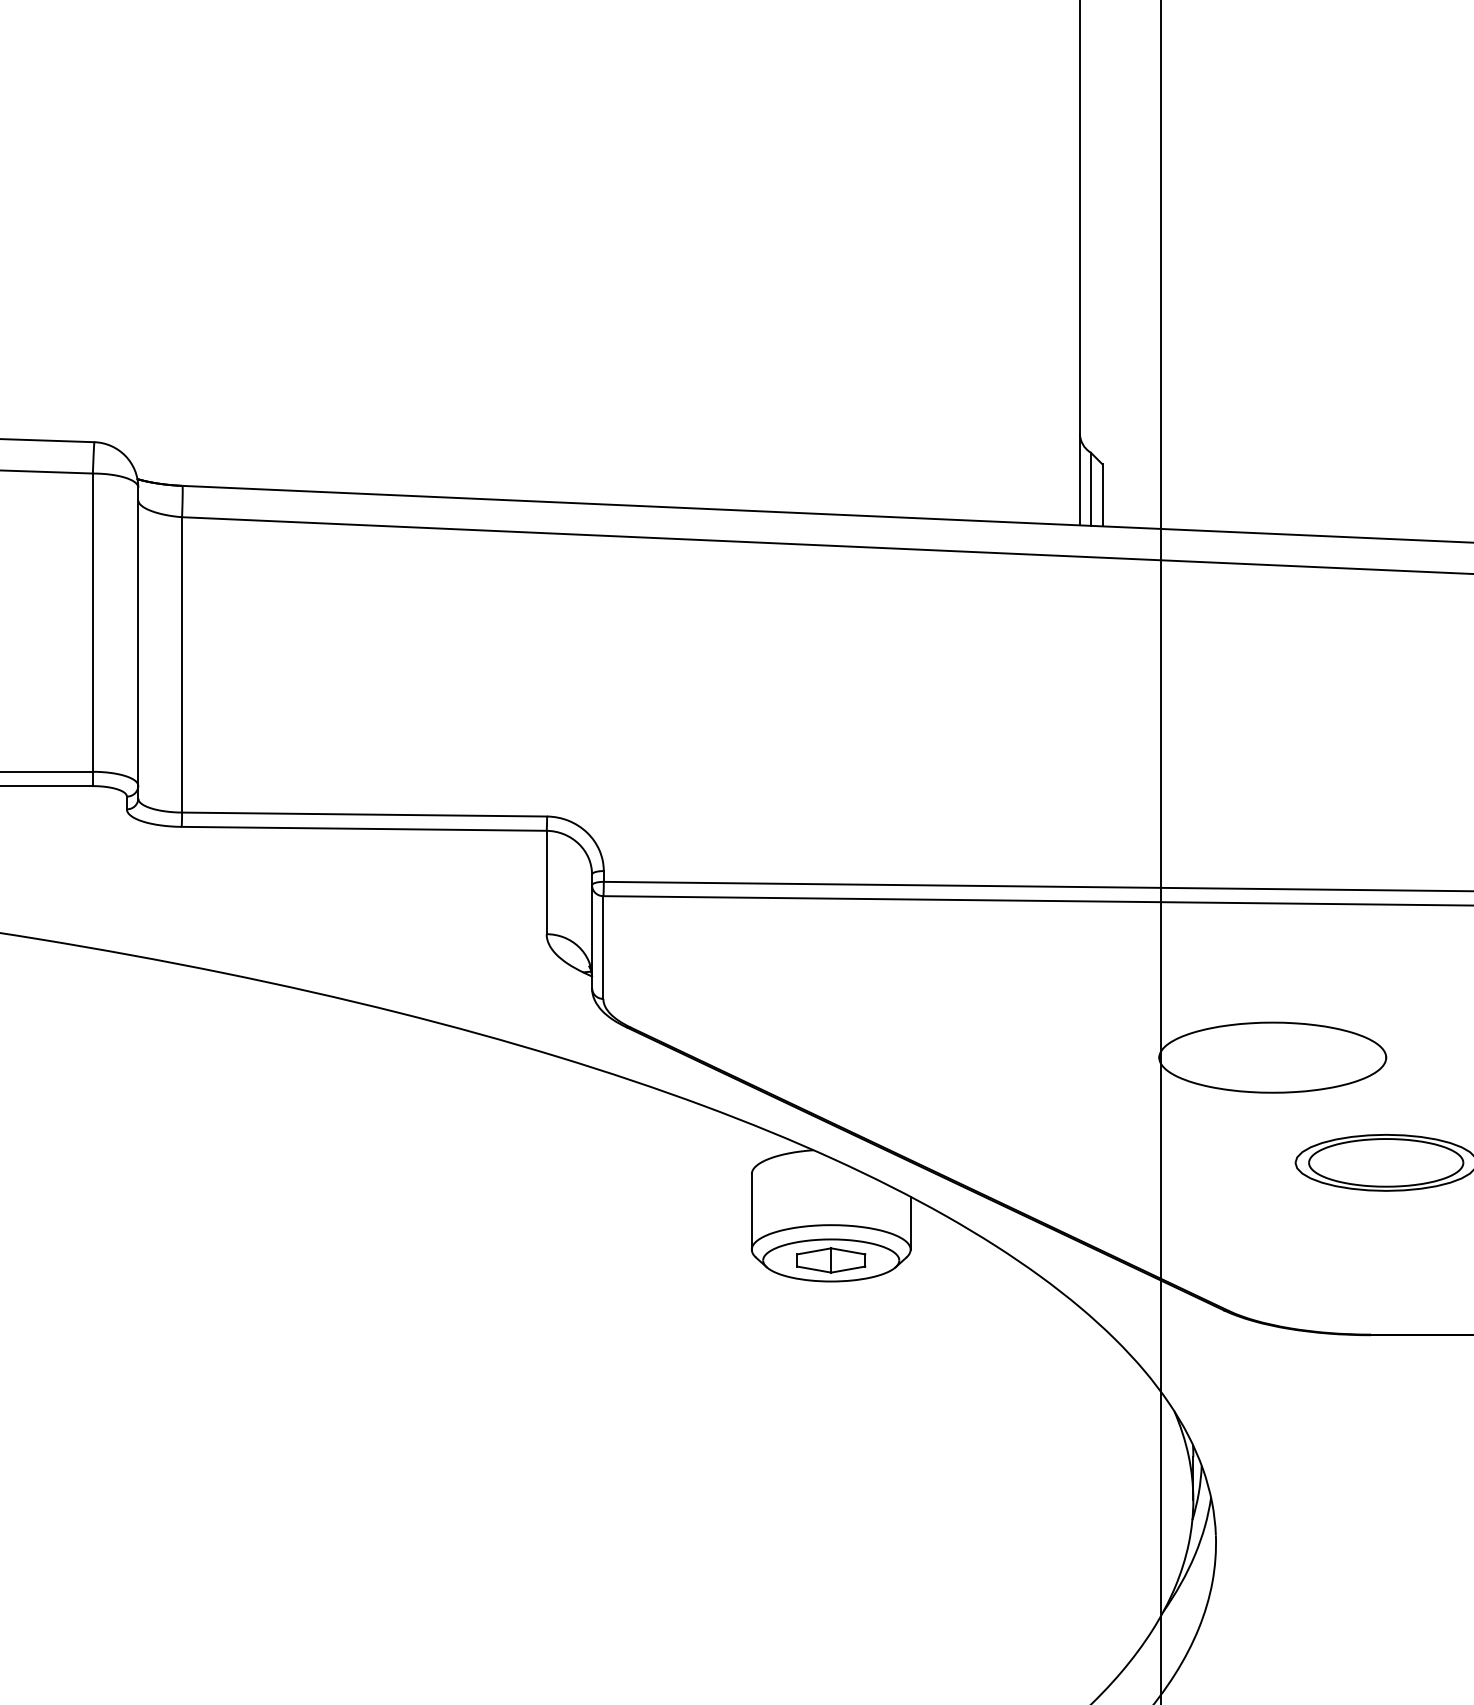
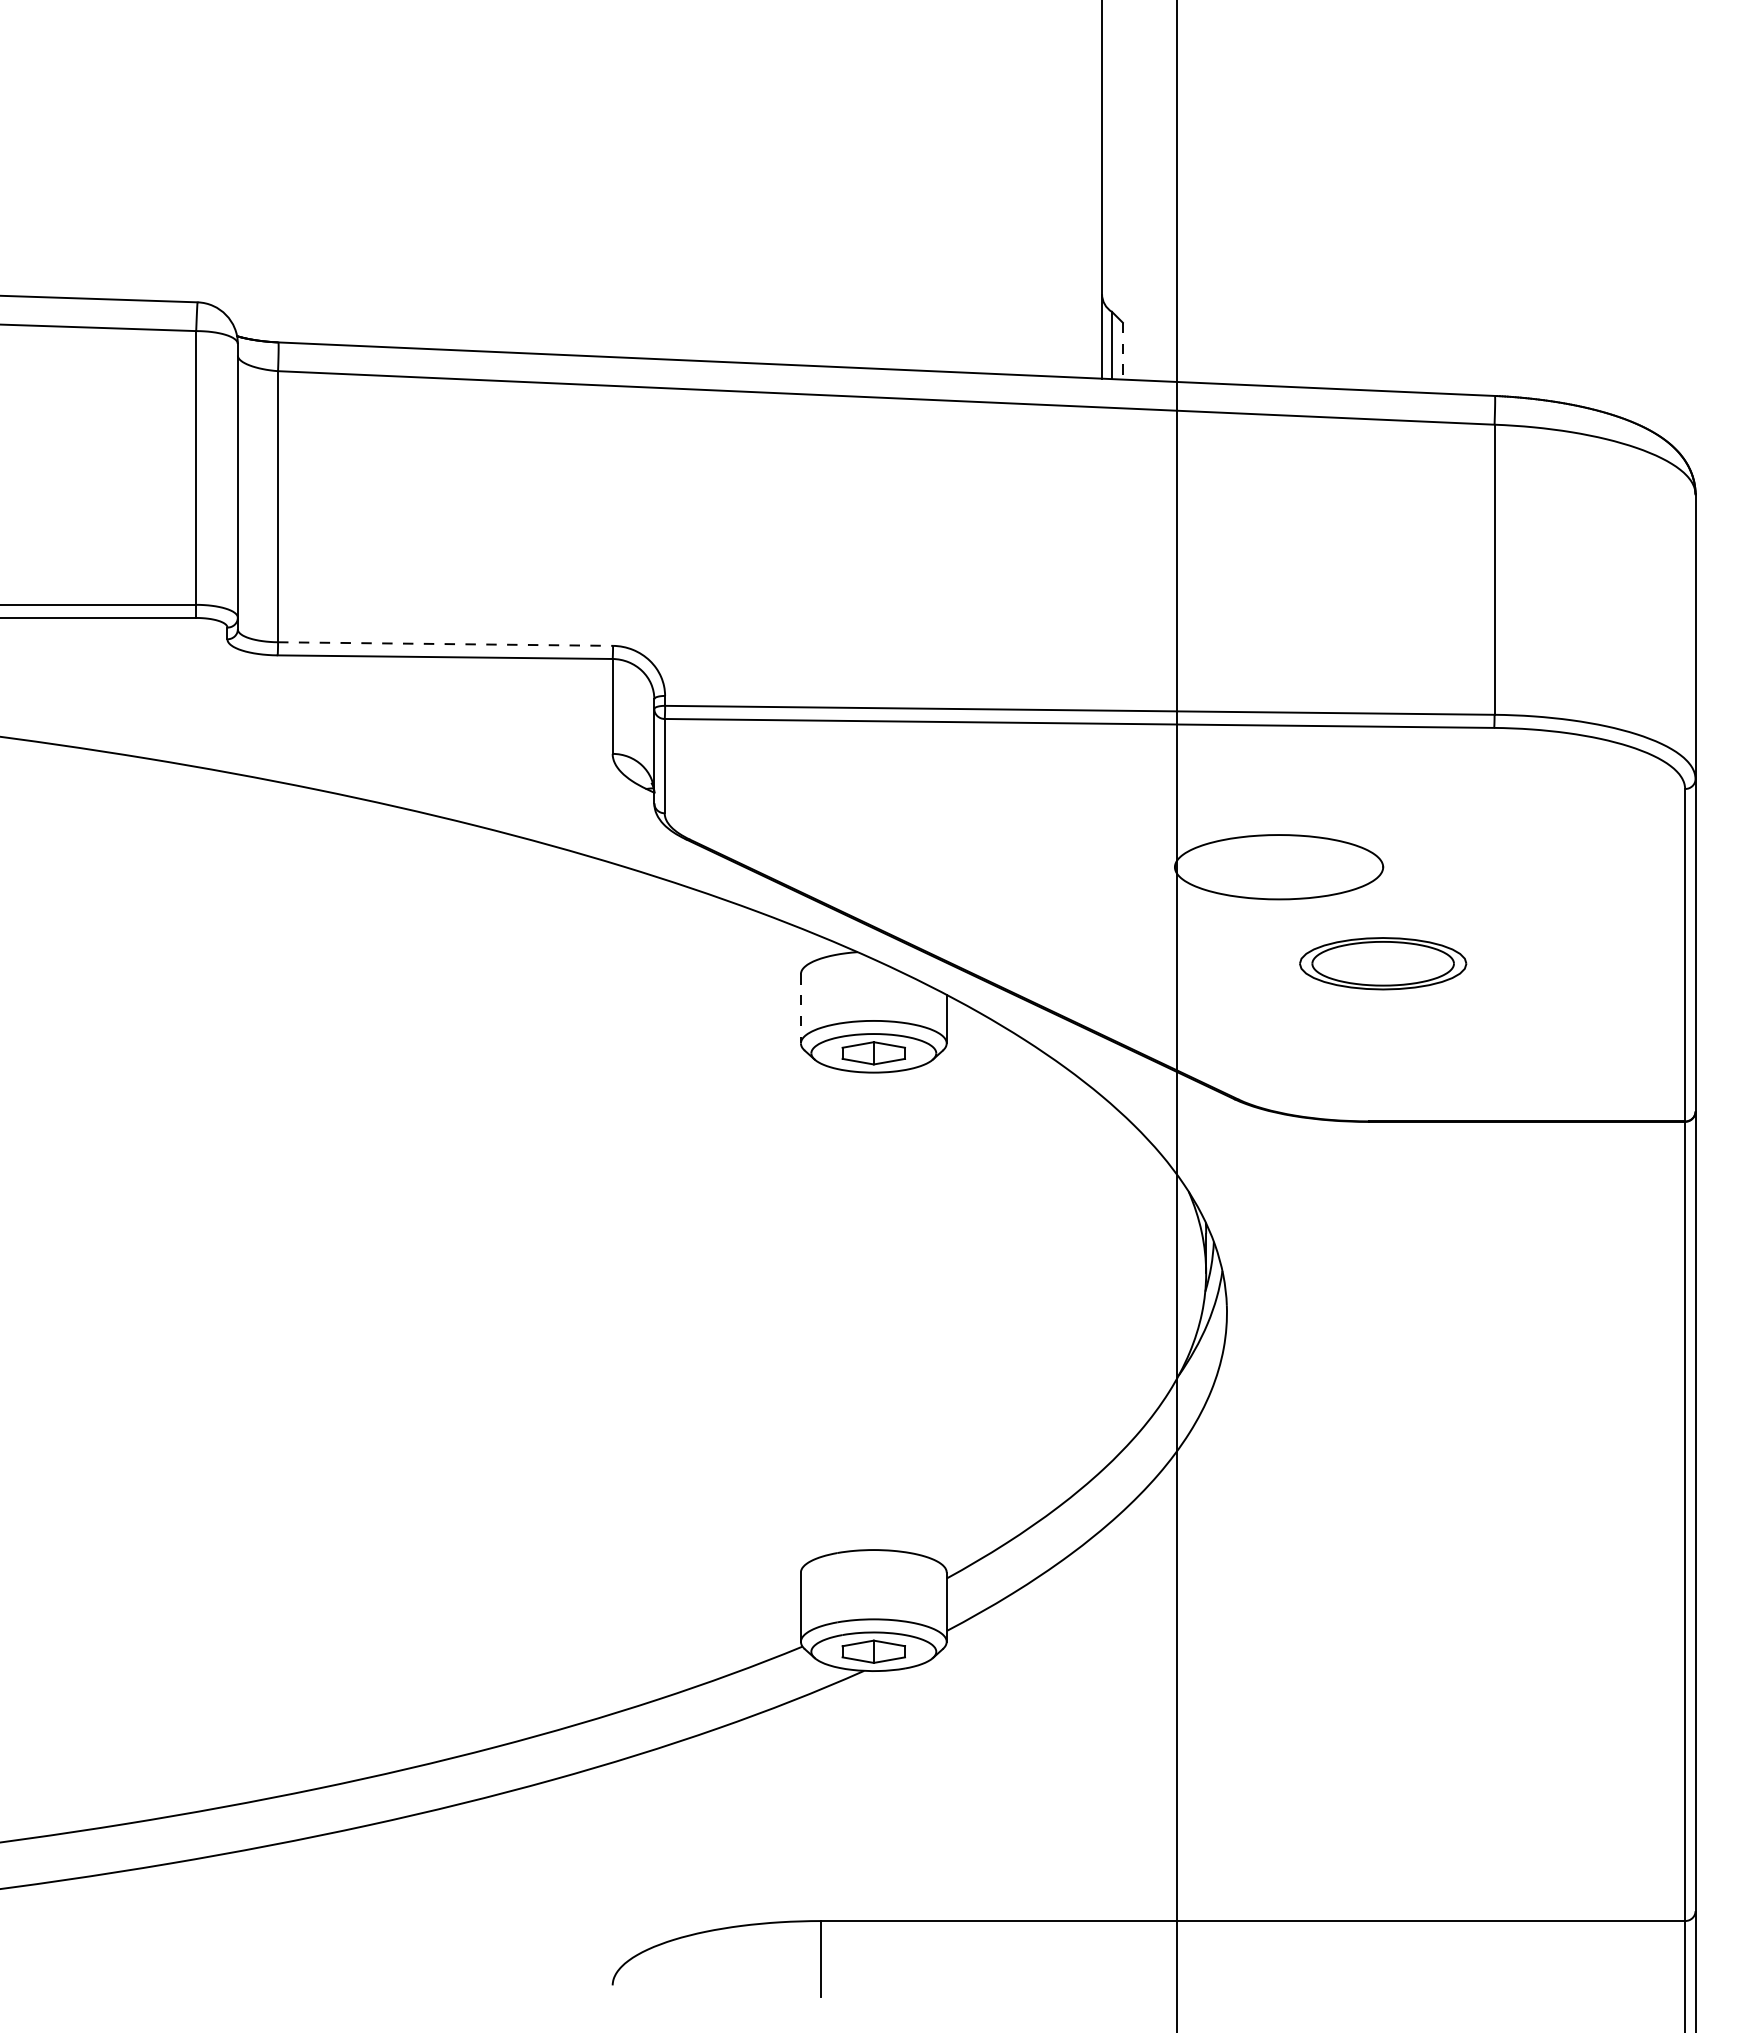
line: (1102, 495) -> (1122, 351), solid -> dashed
line: (364, 815) -> (445, 644), solid -> dashed
line: (751, 1211) -> (800, 1008), solid -> dashed

